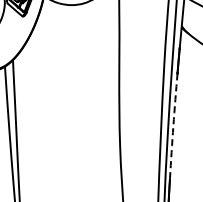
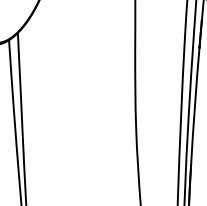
arc: (173, 125) -> (195, 105), dashed -> solid

